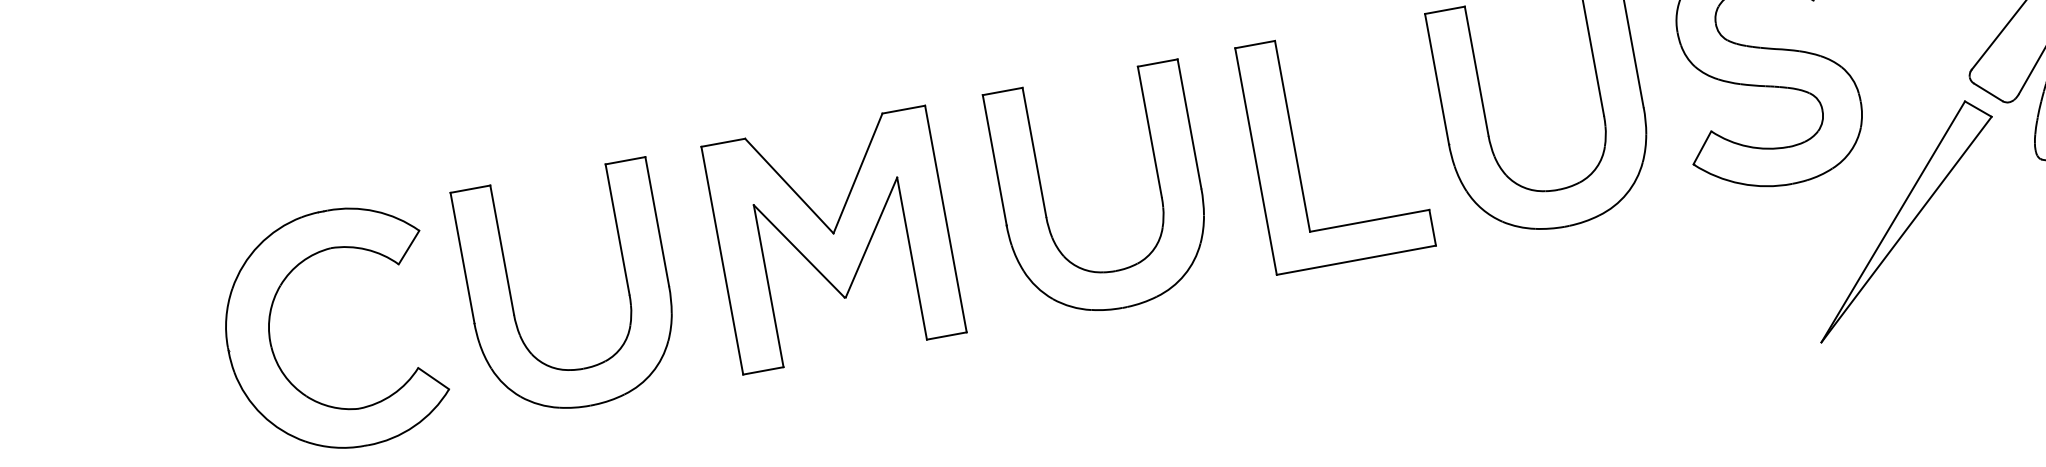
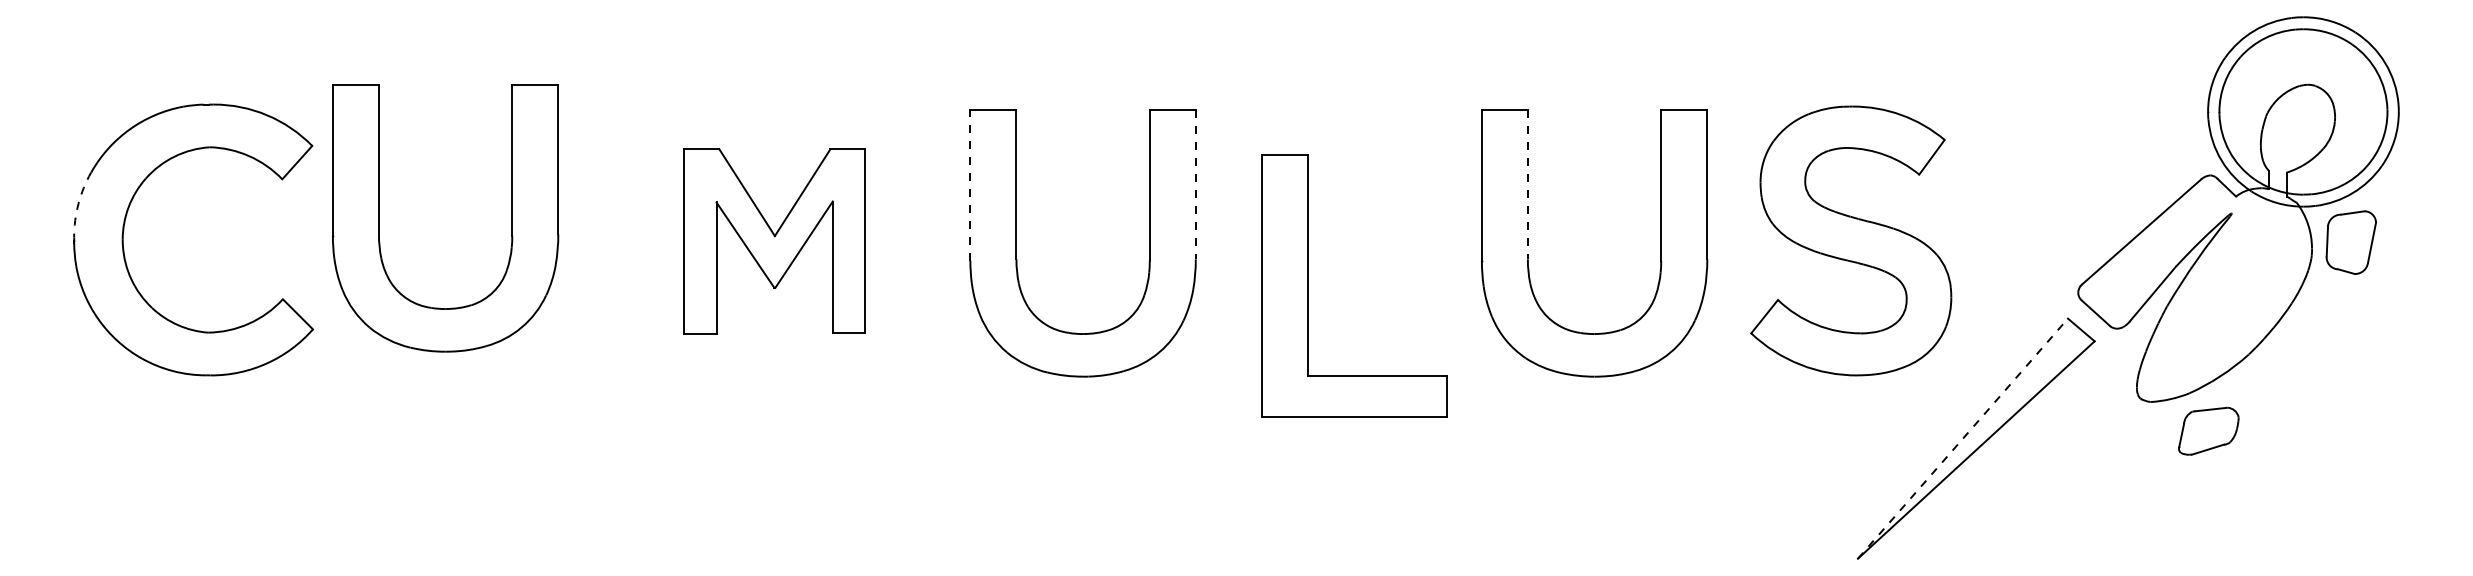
line: (1476, 71) -> (1527, 184), solid -> dashed
line: (1189, 123) -> (1195, 184), solid -> dashed
part: (1295, 153) -> (1308, 285), moved
line: (994, 159) -> (970, 184), solid -> dashed
line: (1892, 221) -> (1962, 438), solid -> dashed
part: (834, 239) -> (774, 240), size x0.7
part: (511, 300) -> (379, 218), moved
arc: (226, 318) -> (78, 204), solid -> dashed

